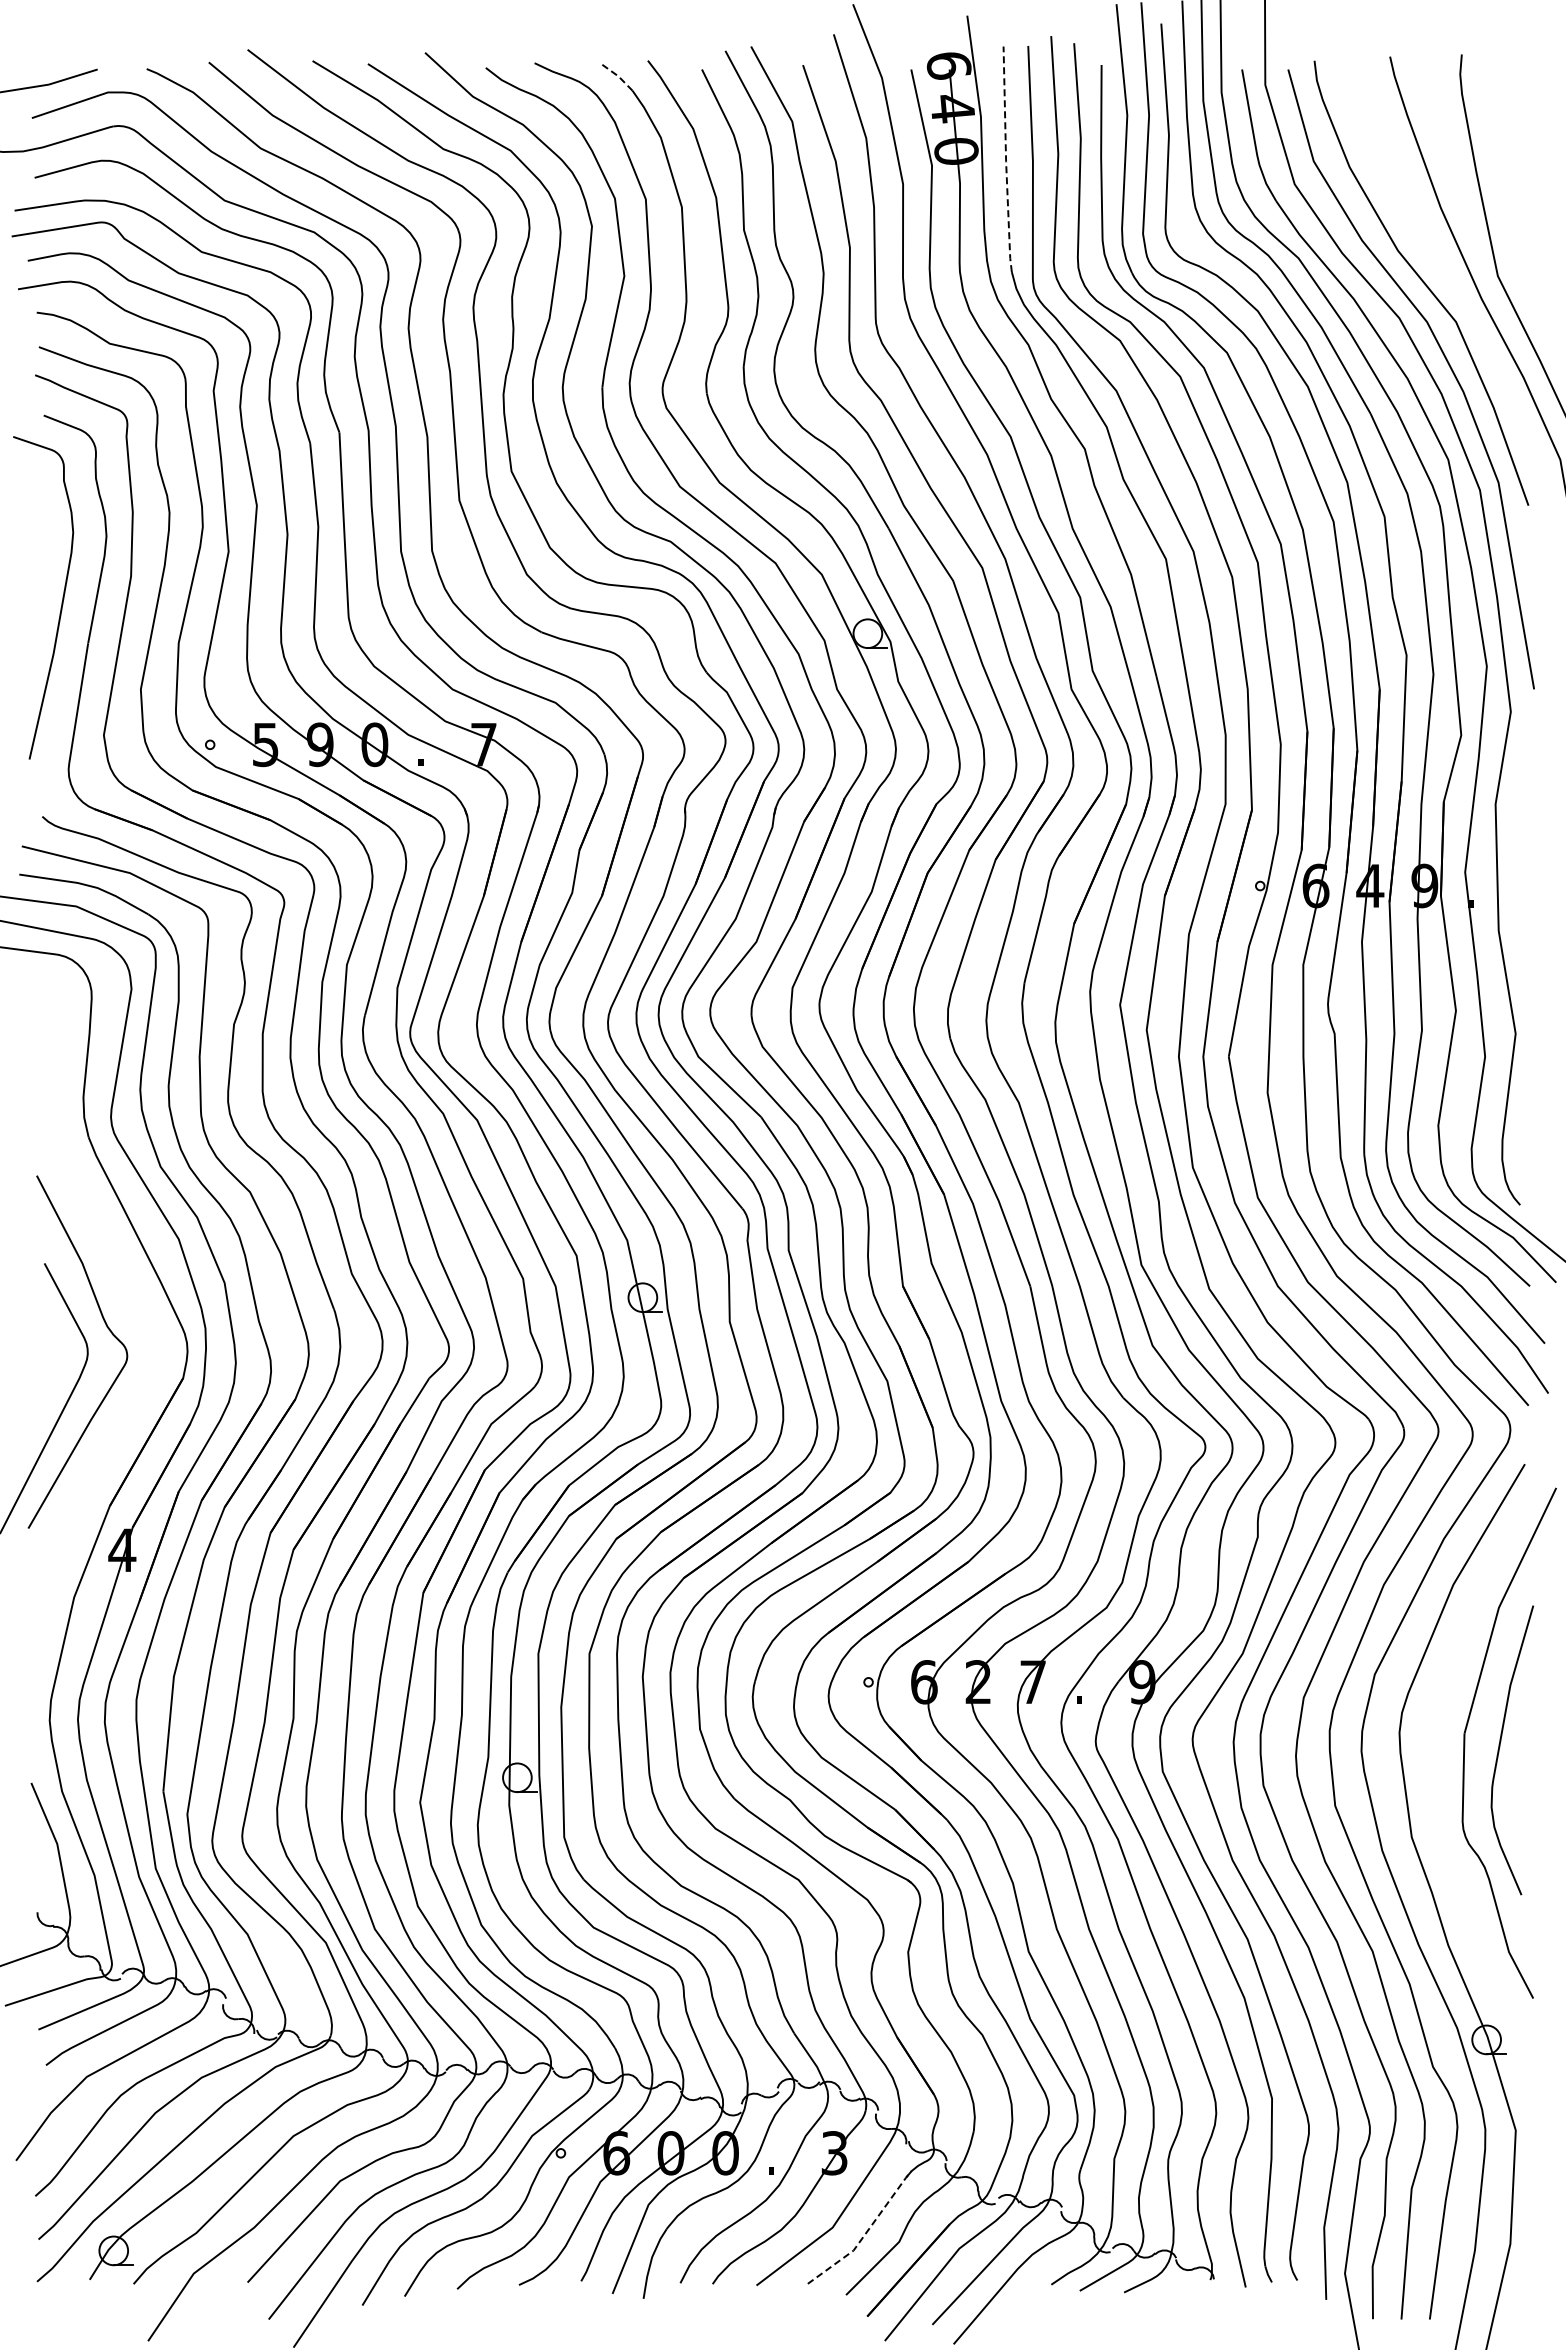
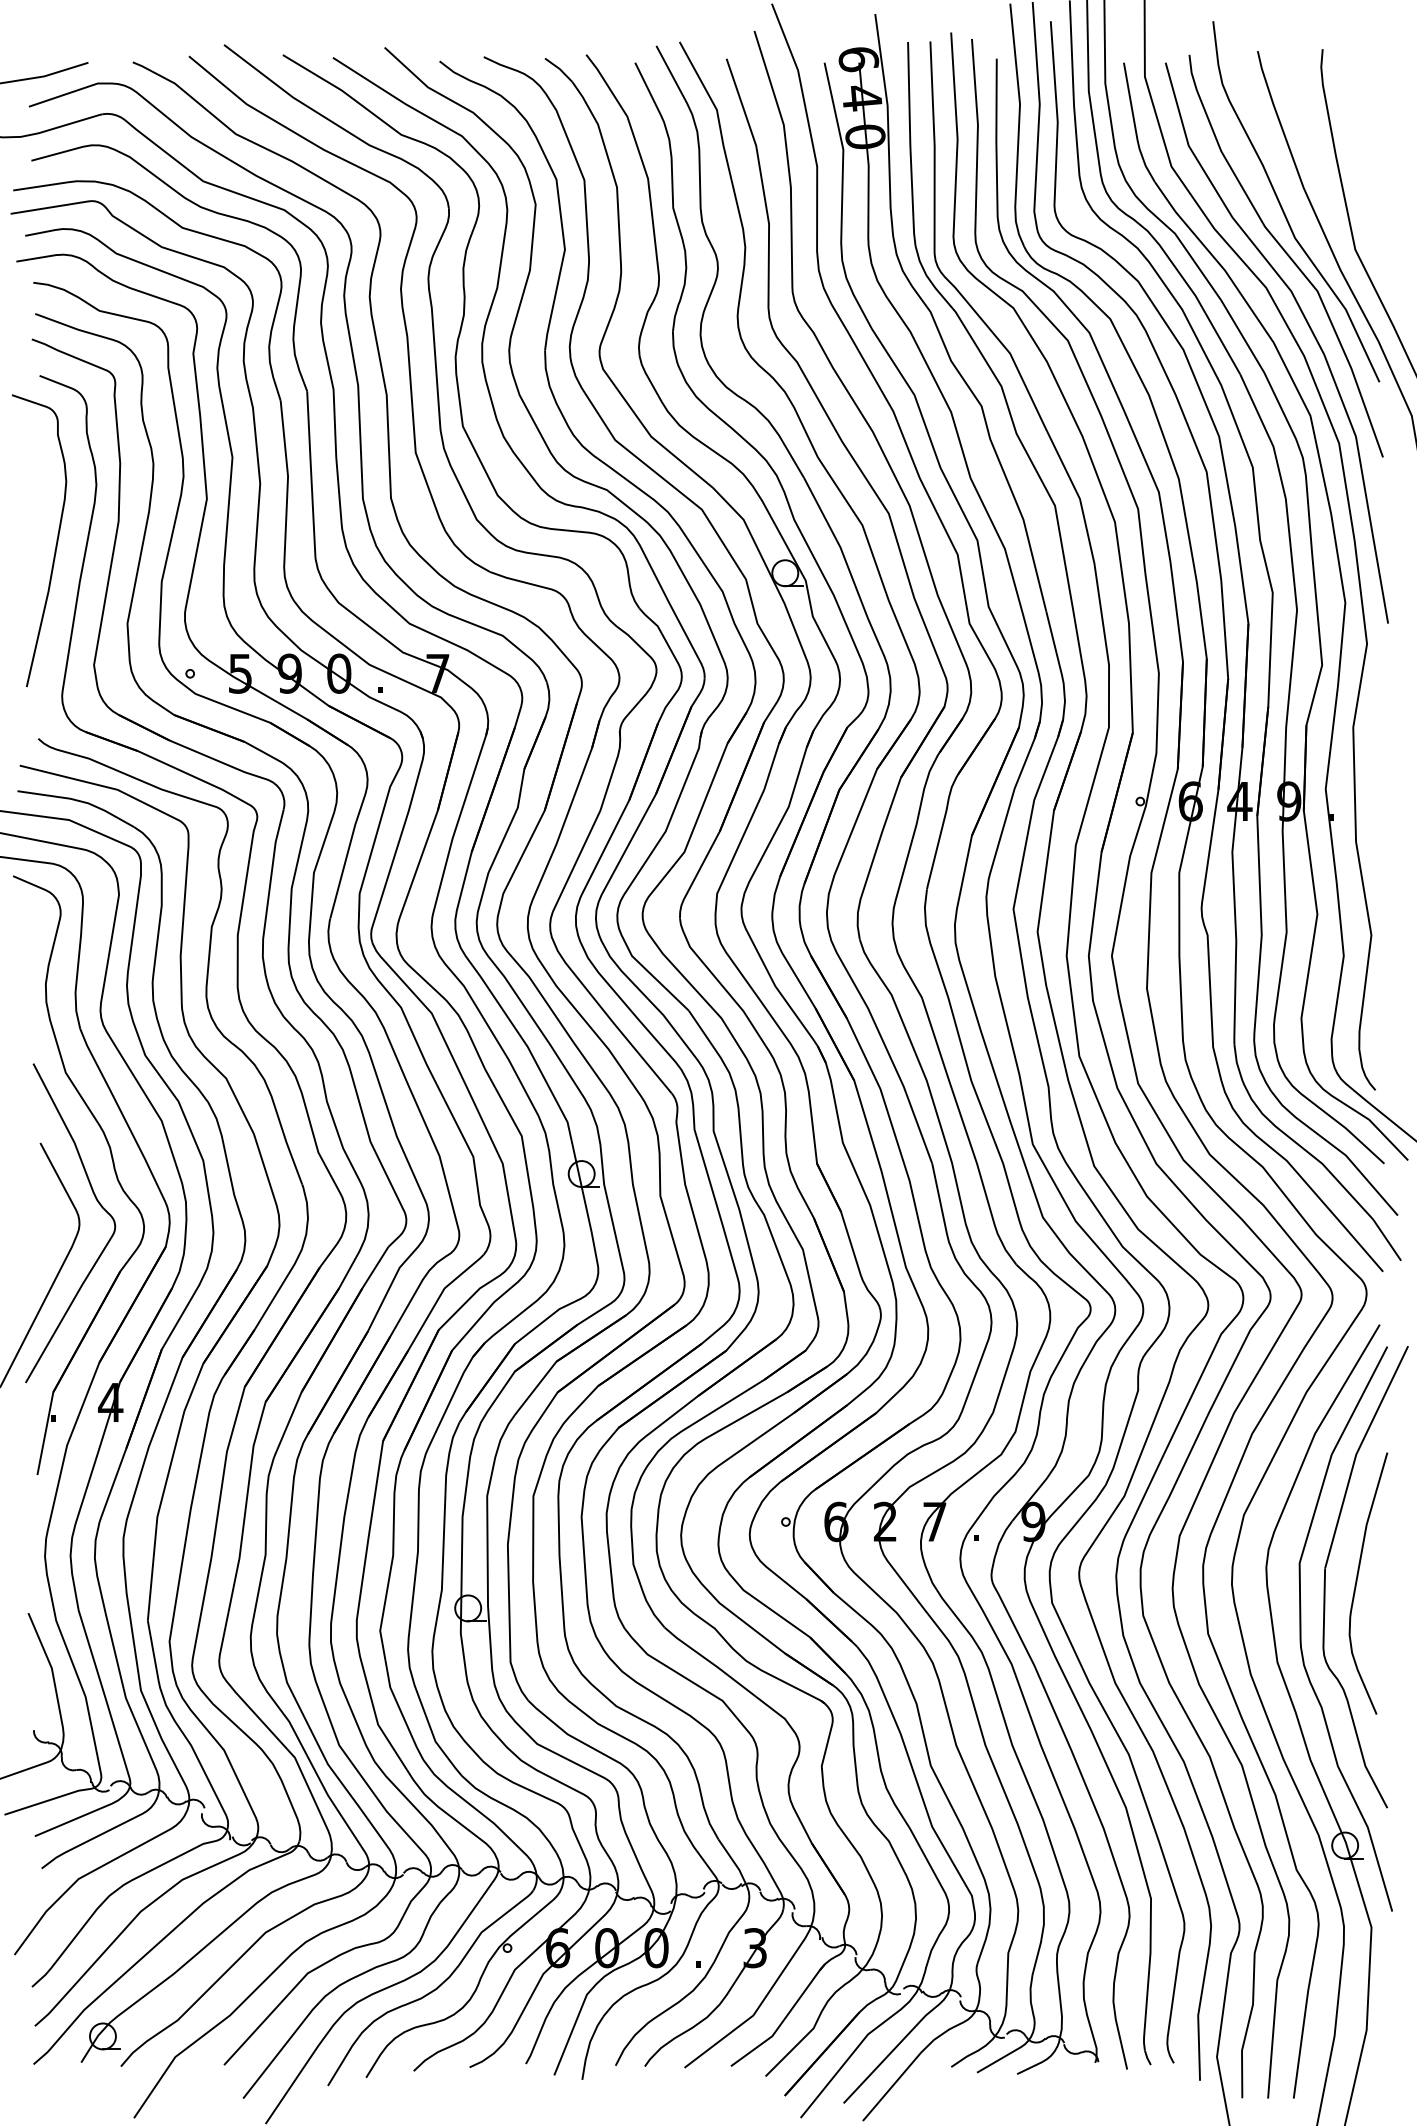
line: (618, 76) -> (559, 69), dashed -> solid
line: (1006, 160) -> (910, 145), dashed -> solid
curve: (1417, 229) -> (1282, 207), added
part: (125, 1292) -> (113, 1169), added
curve: (1438, 1800) -> (1301, 1628), added
line: (865, 2233) -> (783, 2020), dashed -> solid

